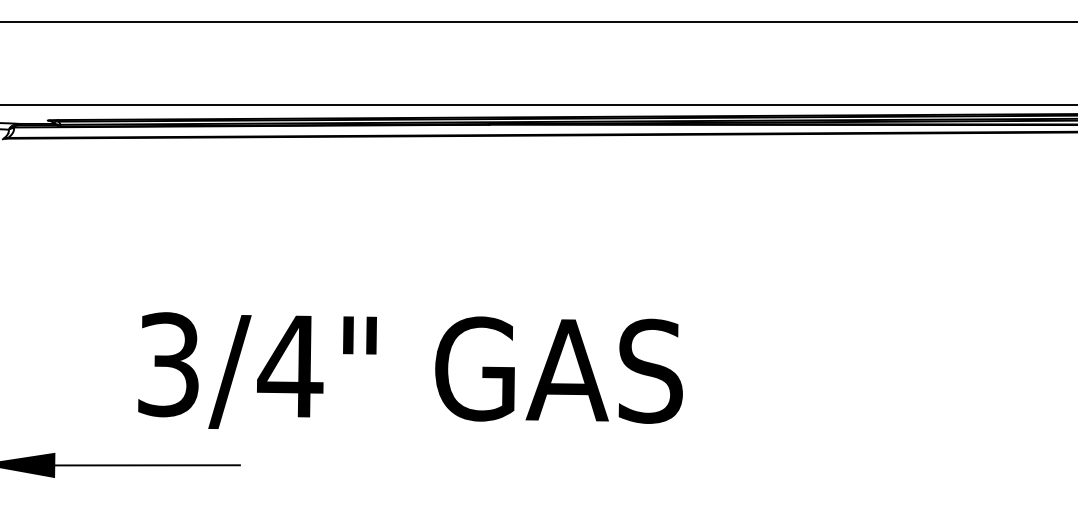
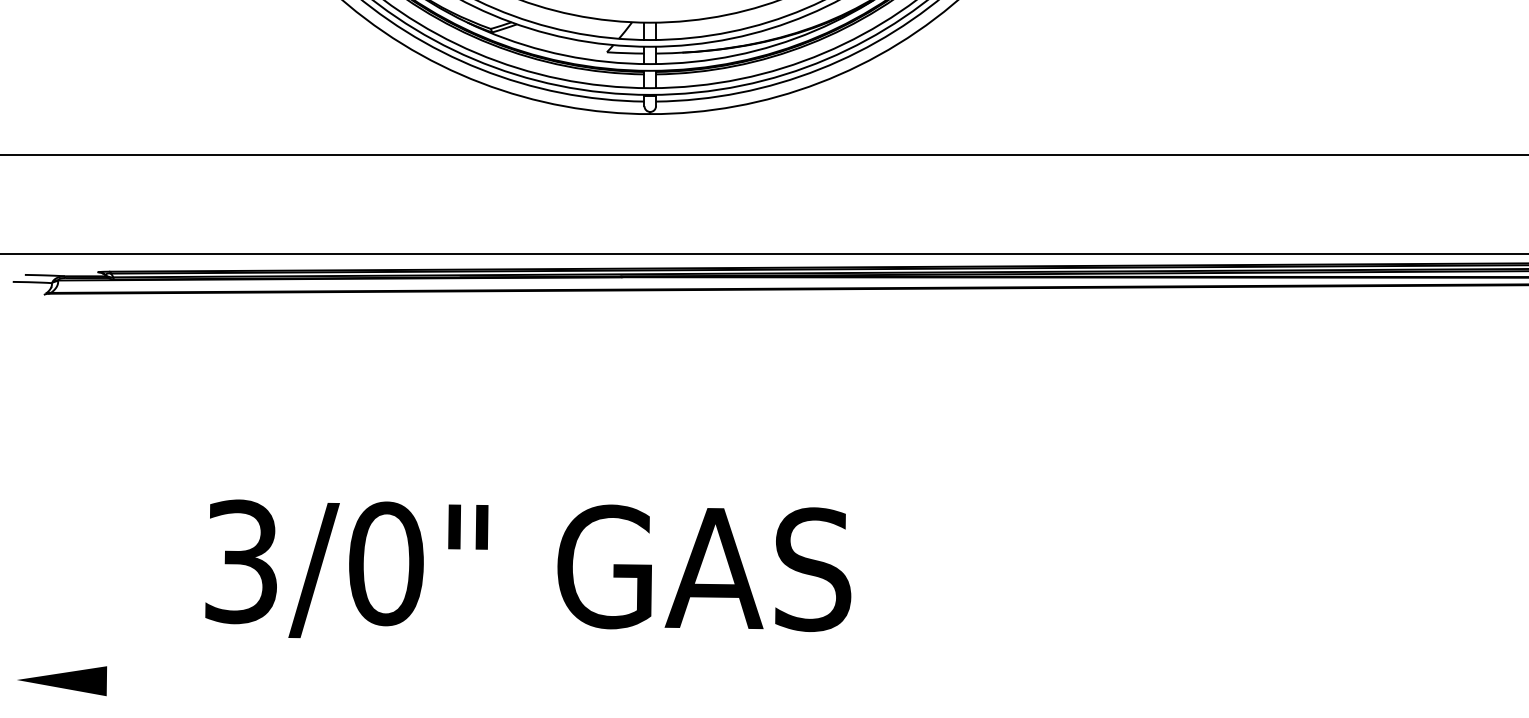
text: (290, 366) -> (385, 563), 3/4" -> 3/0"
line: (146, 465) -> (215, 681), removed

